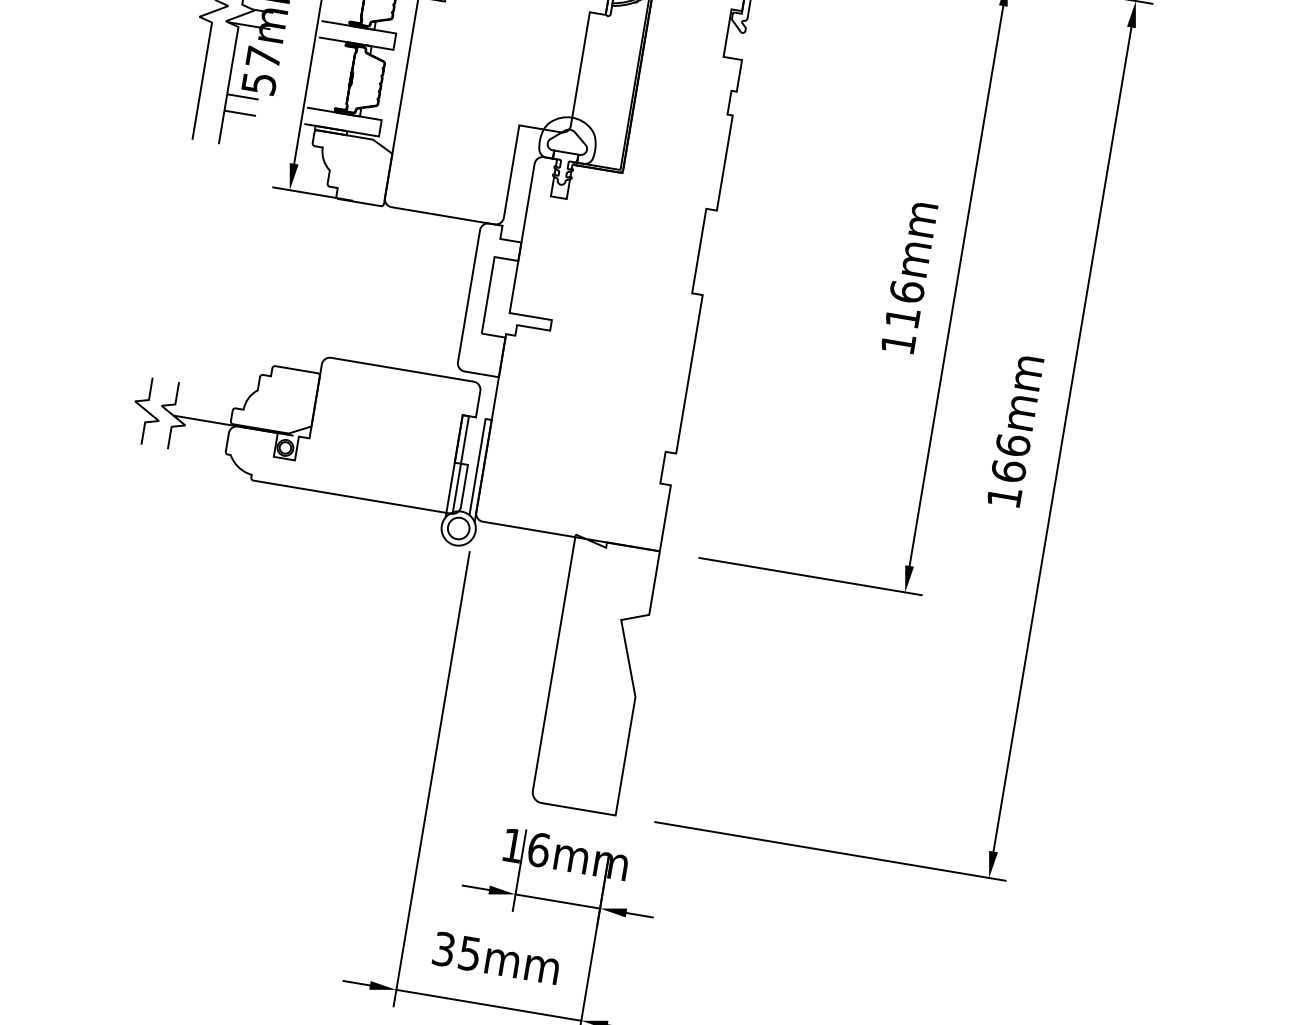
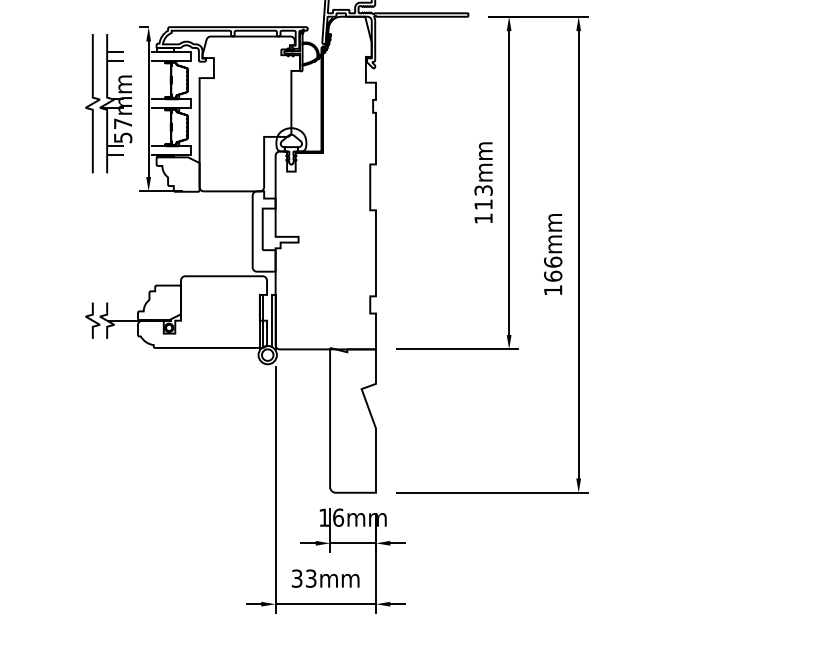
text: (906, 291) -> (483, 190), 116mm -> 113mm
text: (470, 953) -> (311, 578), 35mm -> 33mm

